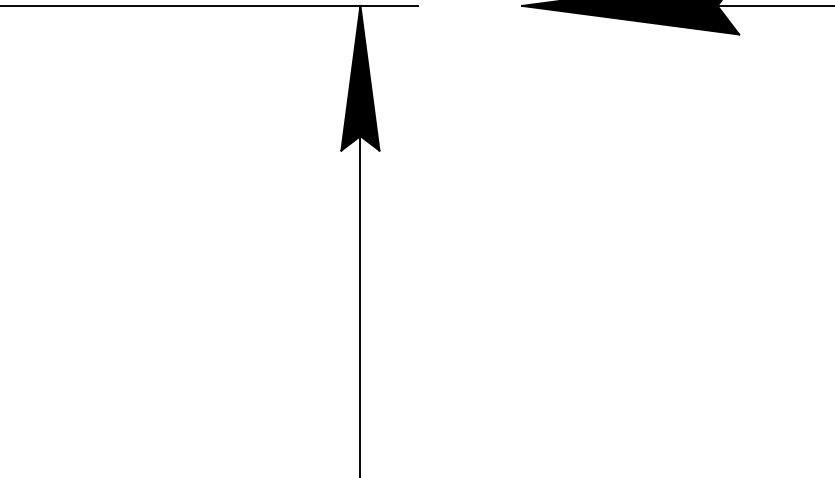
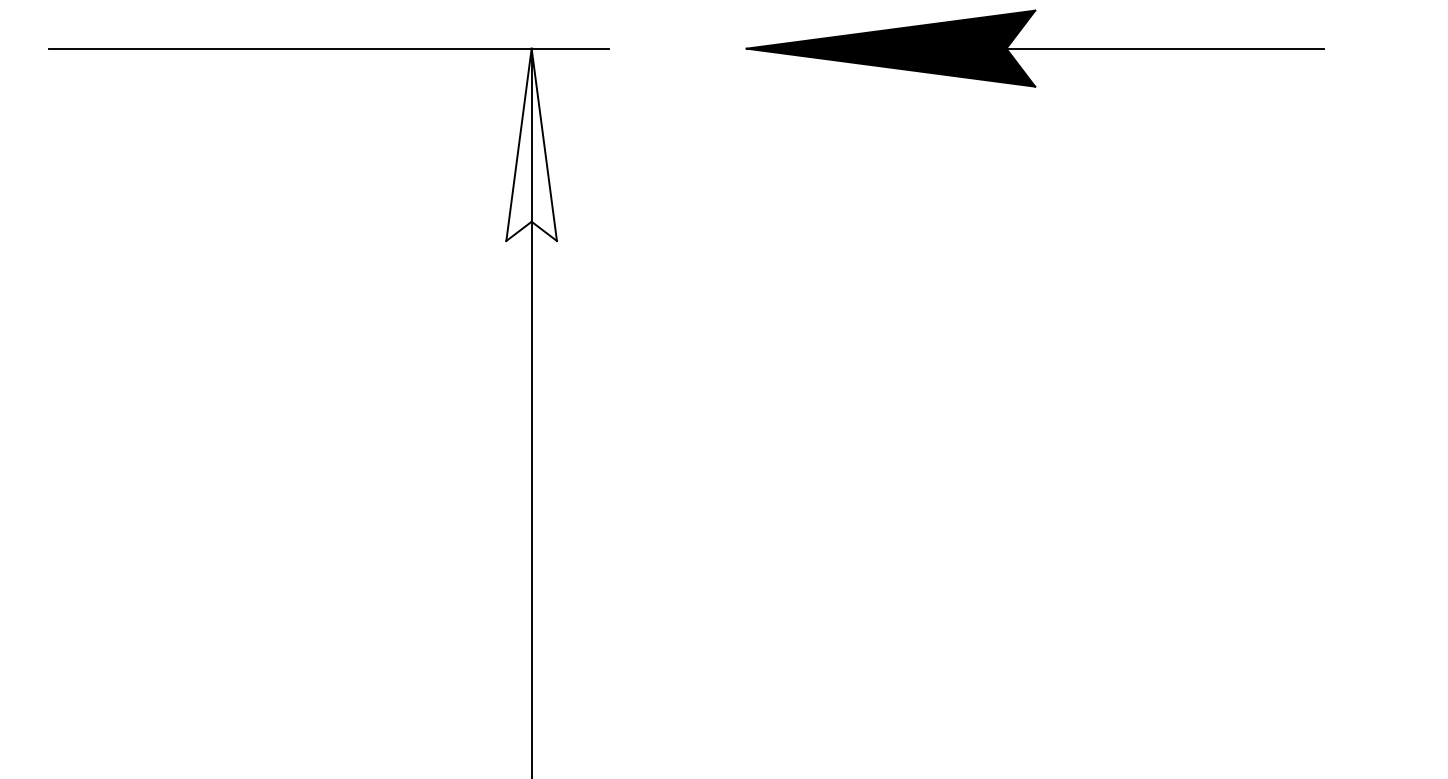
fill: (360, 77) -> (531, 144), removed

